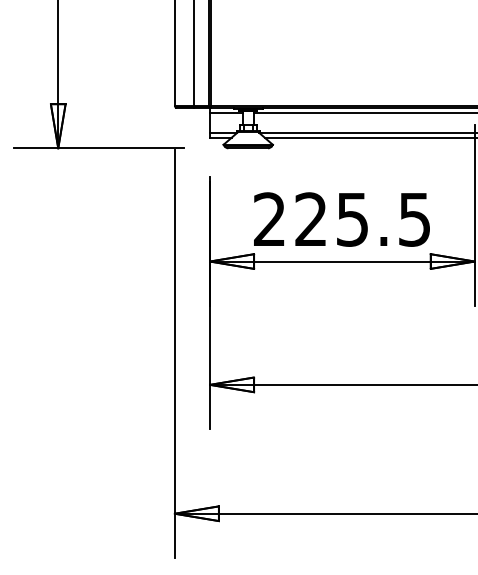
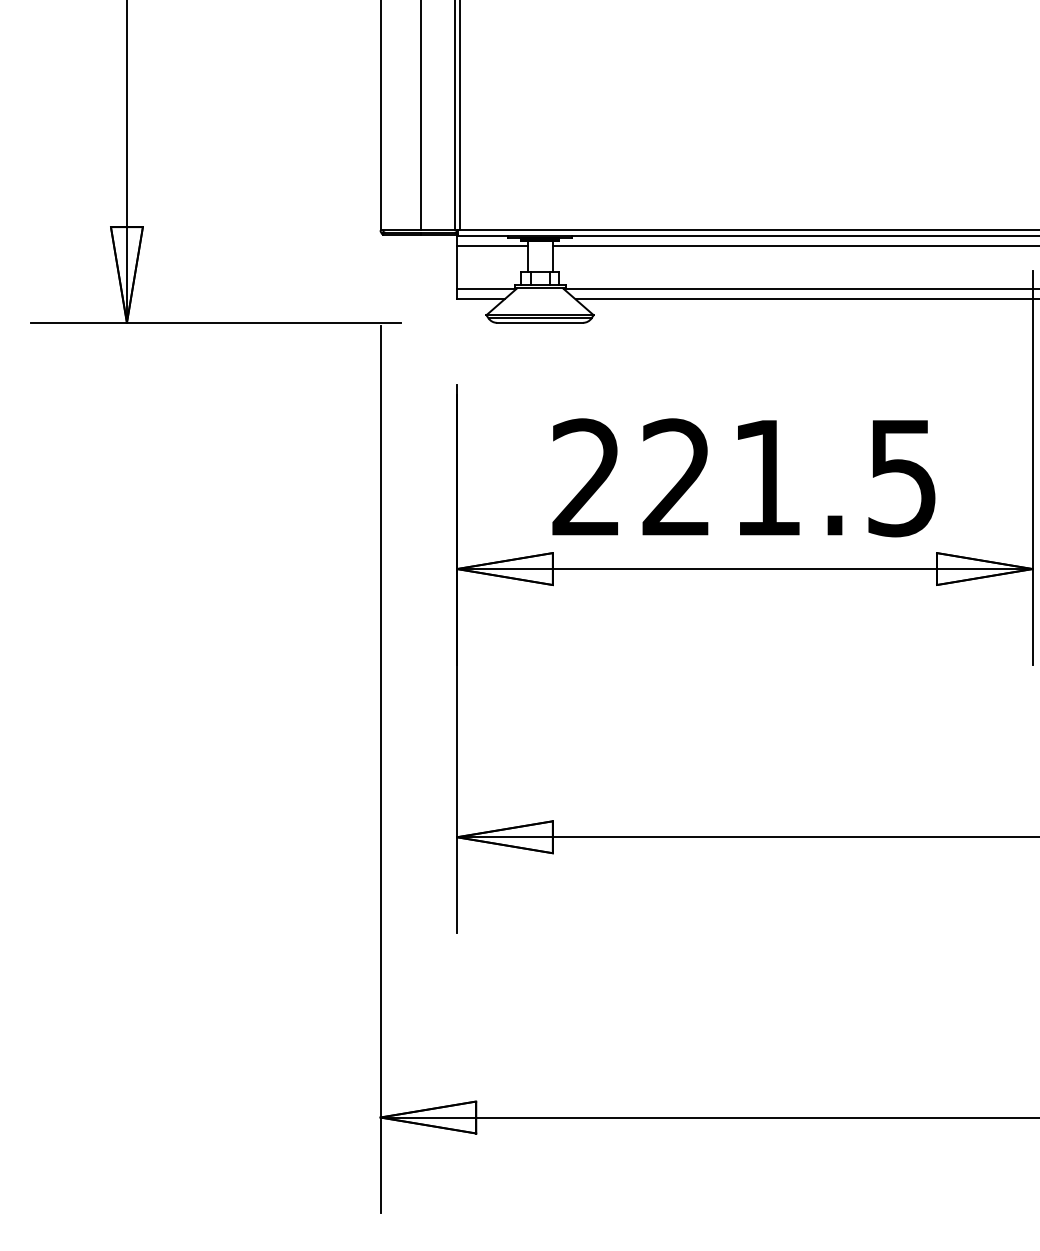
text: (352, 219) -> (766, 477), 225.5 -> 221.5

